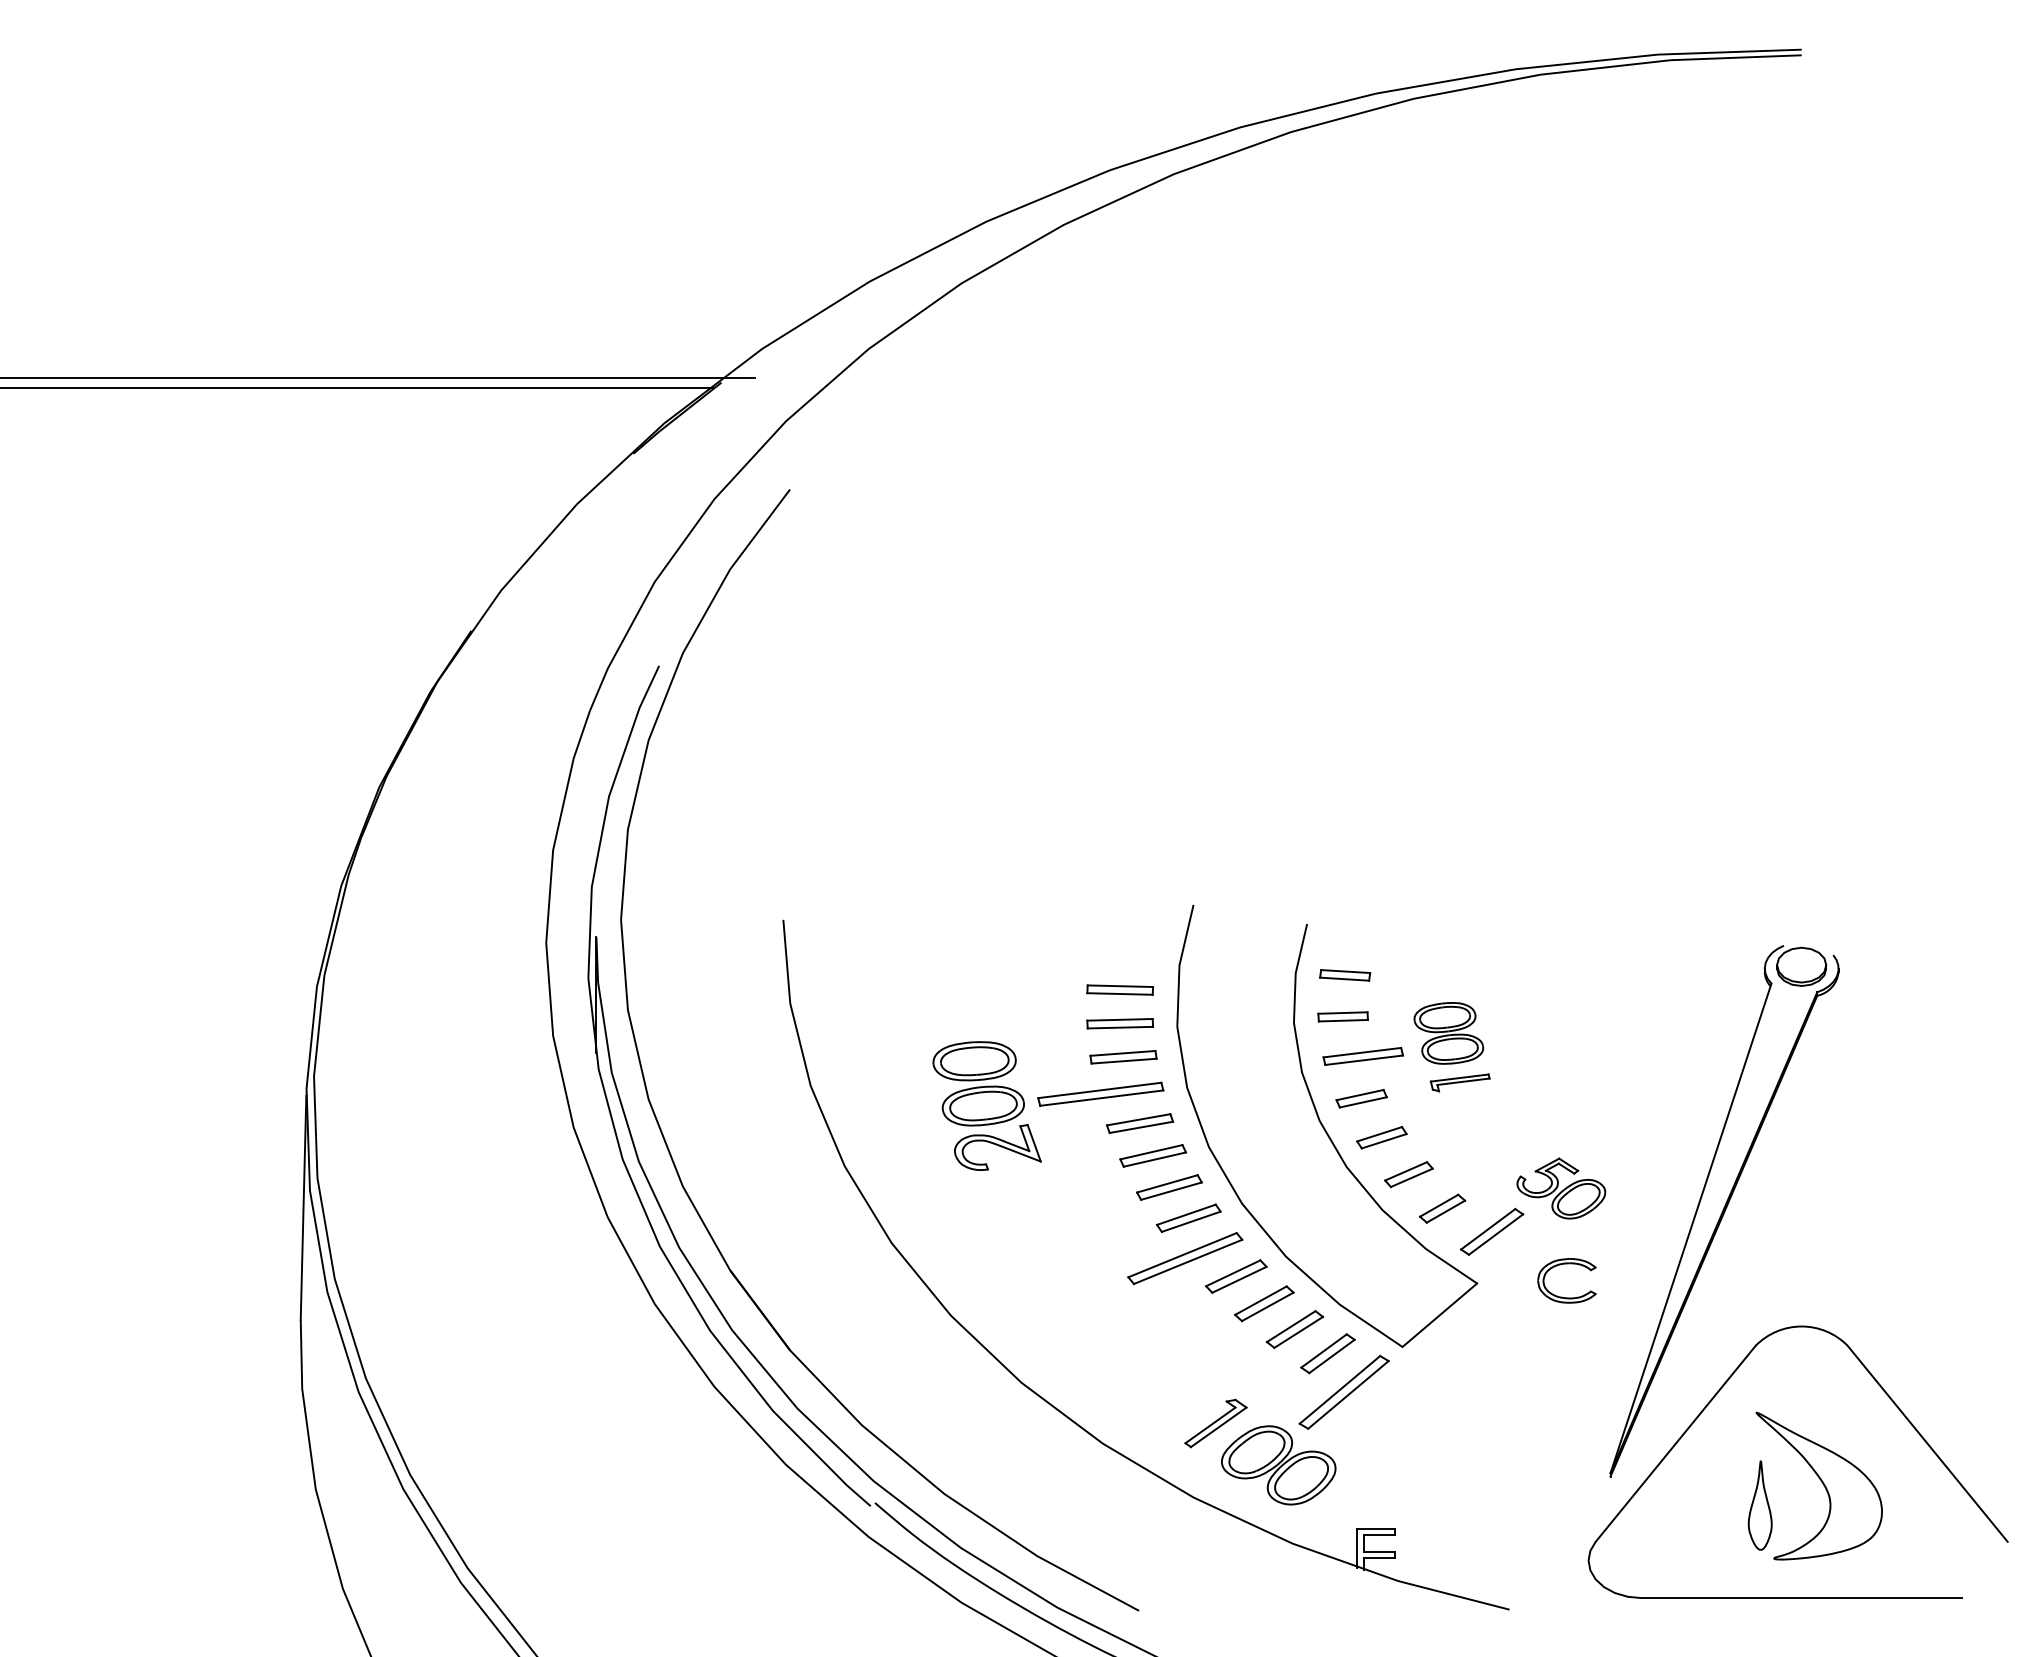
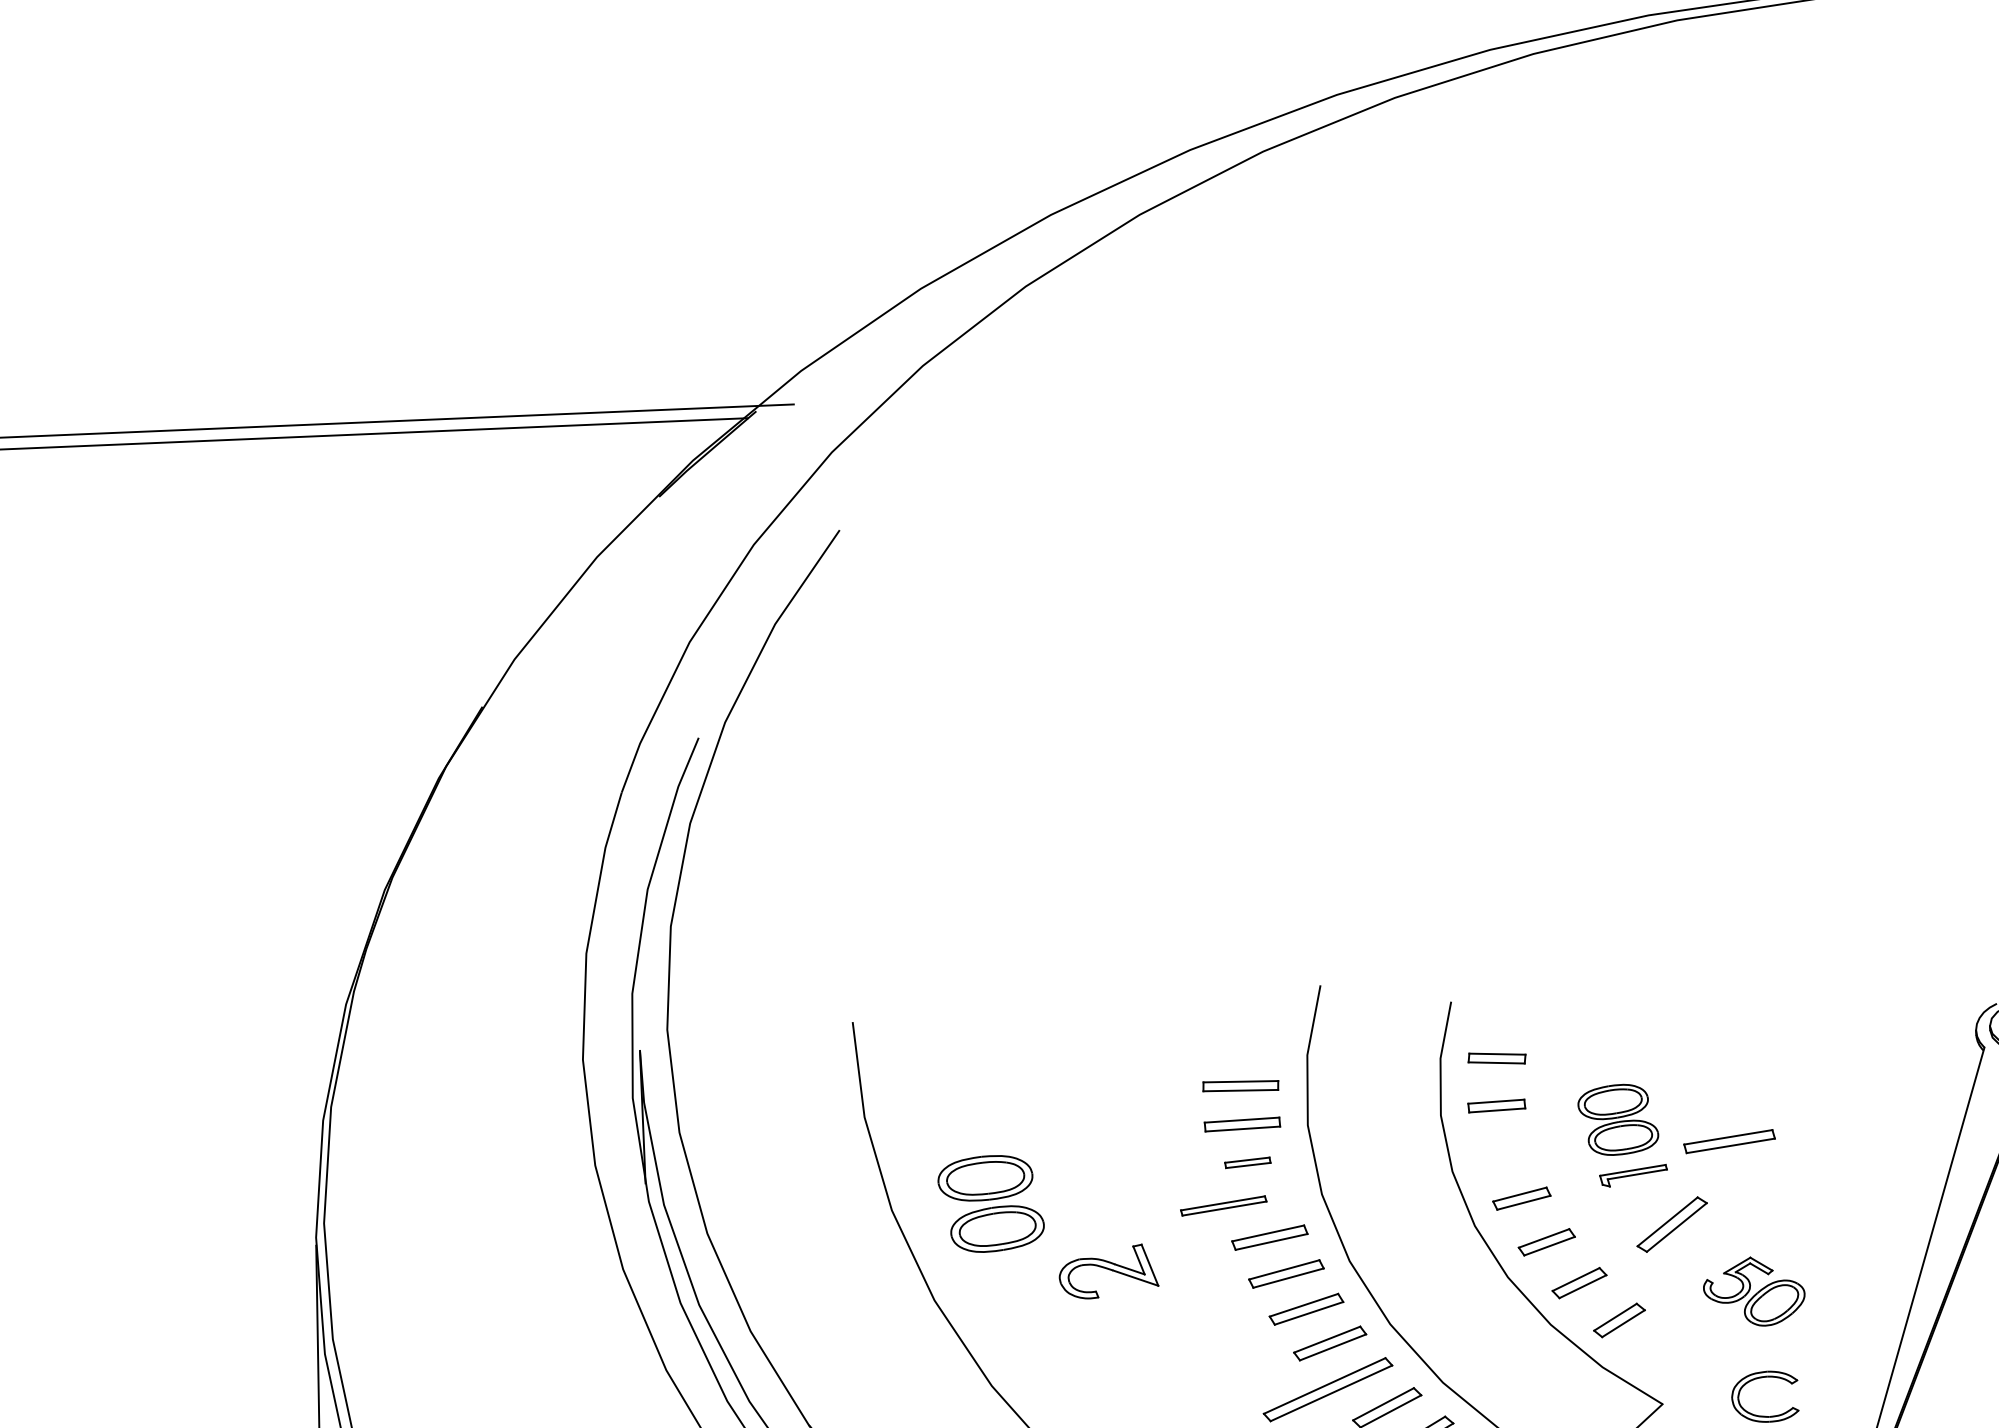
part: (1362, 1055) -> (1728, 1140), moved
part: (1123, 1057) -> (1247, 1162), size x0.6
part: (978, 1083) -> (990, 1203), moved
part: (1100, 1093) -> (1223, 1205), size x0.6
part: (1492, 1231) -> (1672, 1224), moved

